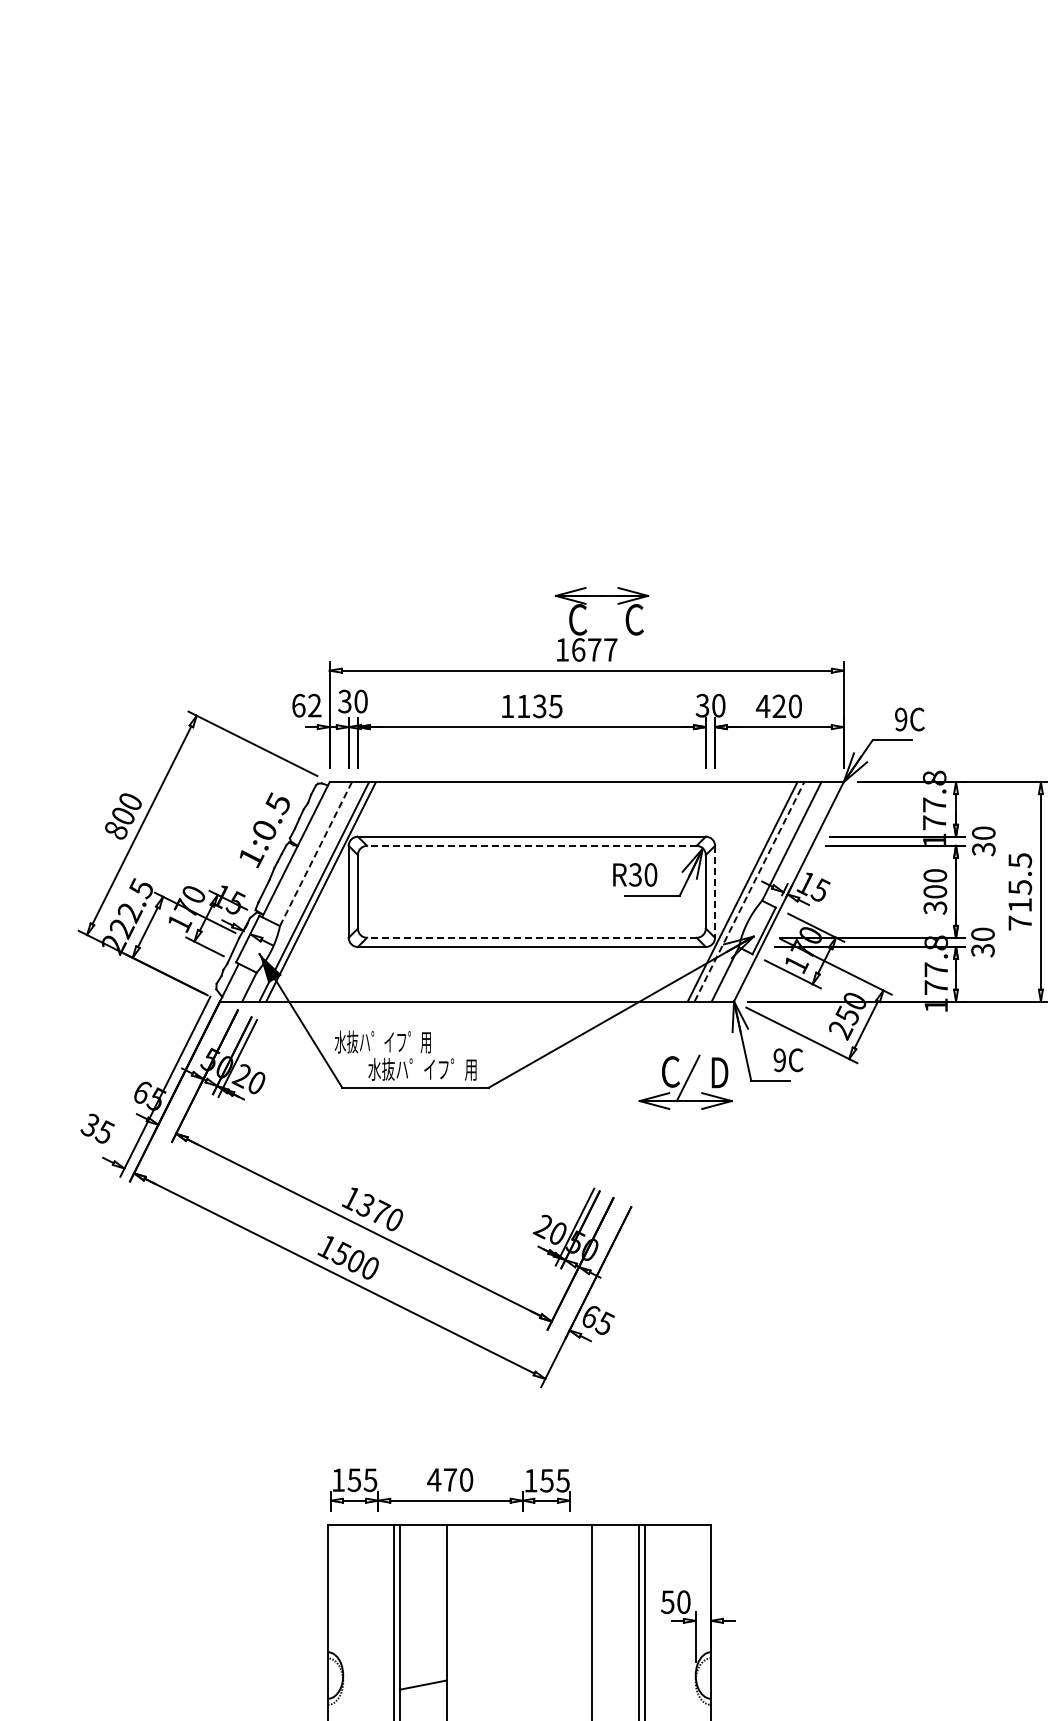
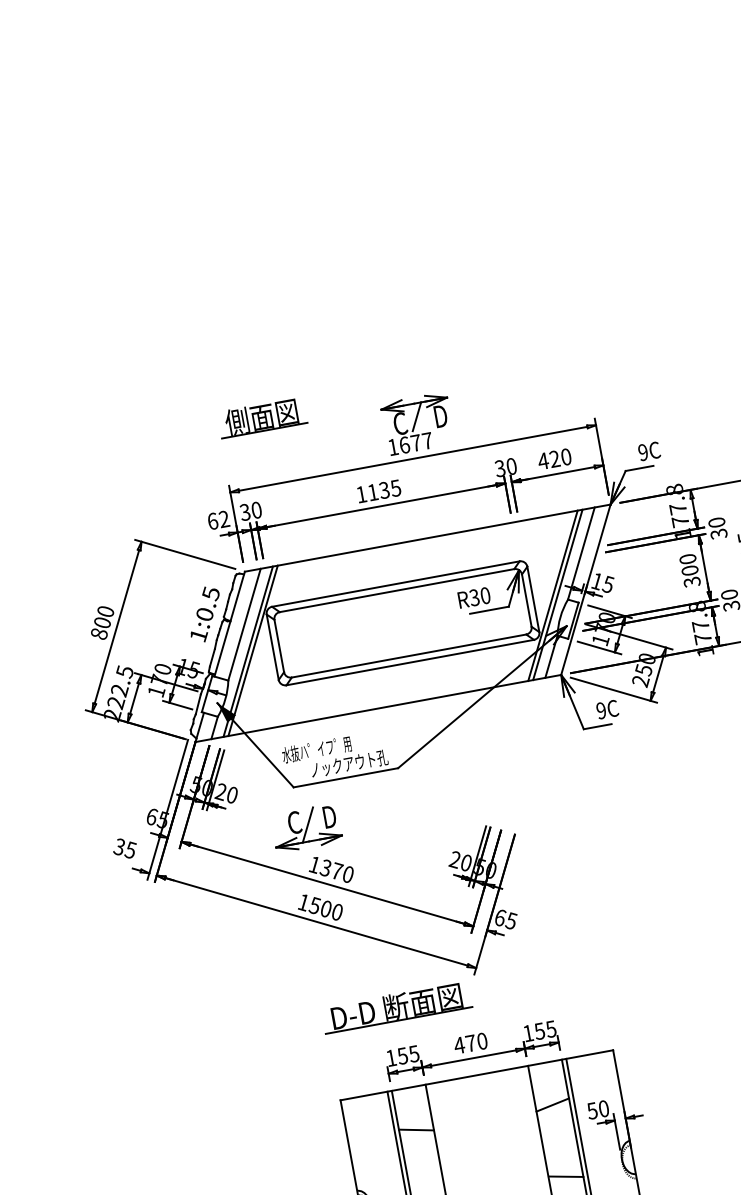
part: (391, 576) -> (262, 417), added
line: (602, 614) -> (417, 416), added
text: (634, 619) -> (440, 416), C -> D
line: (531, 845) -> (396, 590), dashed -> solid
line: (316, 853) -> (244, 624), dashed -> solid
line: (715, 891) -> (533, 599), dashed -> solid
line: (749, 891) -> (557, 594), dashed -> solid
line: (531, 937) -> (408, 655), dashed -> solid
text: (422, 1068) -> (348, 763), 水抜ハ゜イフ゜用 -> ノックアウト孔
part: (685, 1081) -> (306, 827), moved
part: (426, 1412) -> (396, 1007), added
part: (450, 1489) -> (472, 1050), moved
line: (423, 1584) -> (416, 1130), added
line: (615, 1584) -> (552, 1105), added
line: (615, 1684) -> (566, 1176), added

